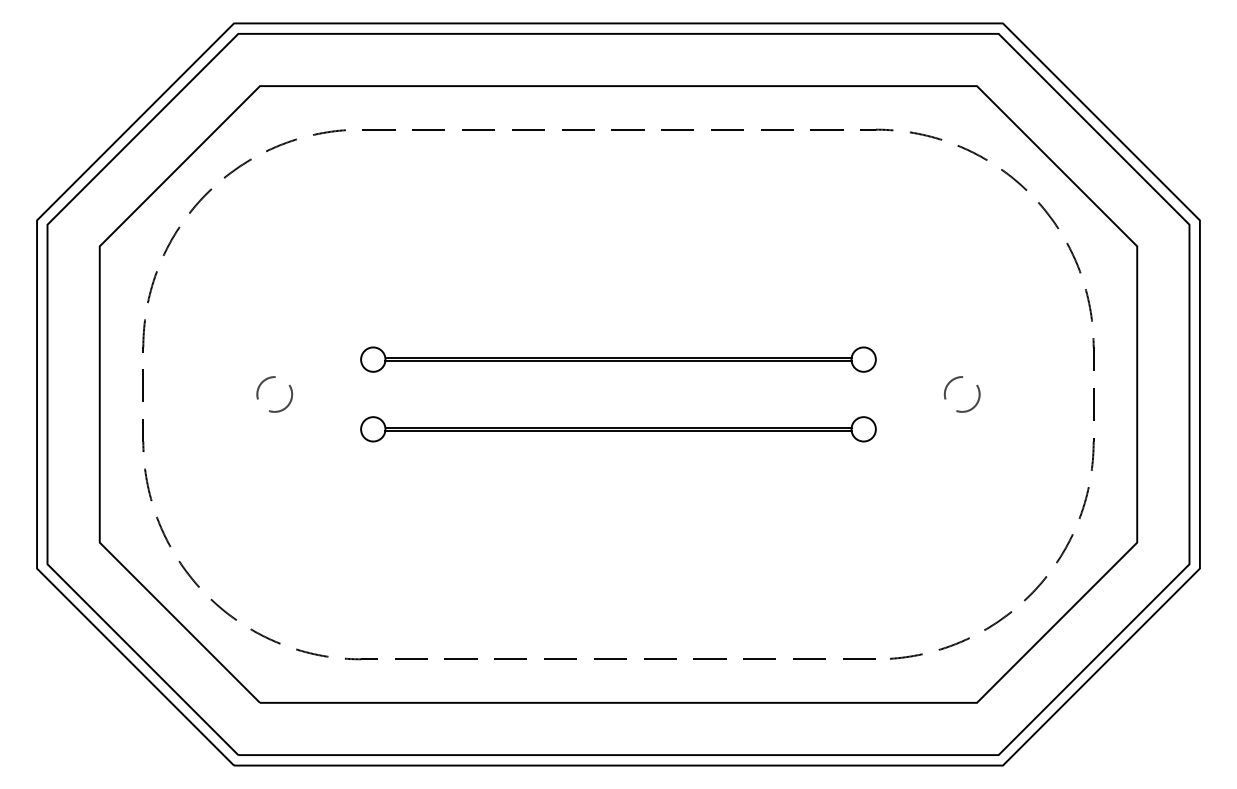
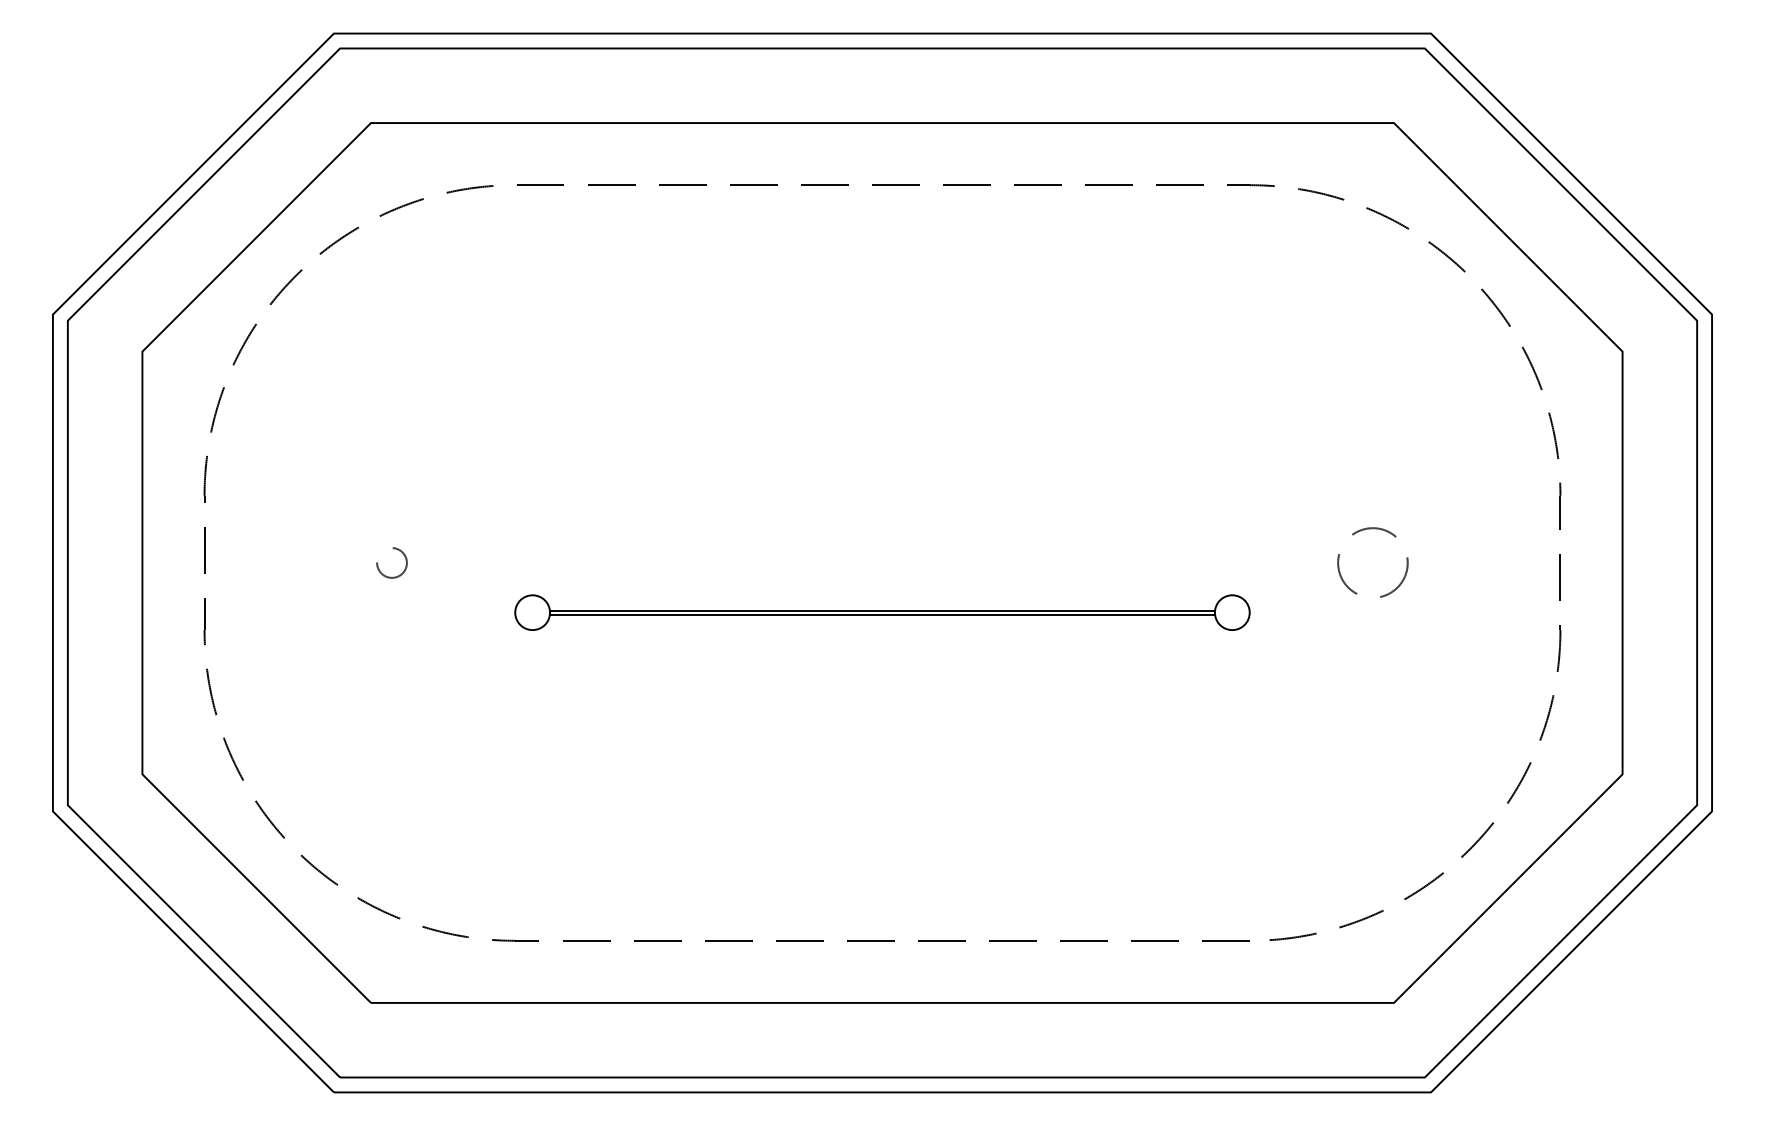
part: (618, 359) -> (882, 513), removed
circle: (274, 394) -> (391, 562), size x0.6
circle: (961, 394) -> (1372, 562), size x1.4

